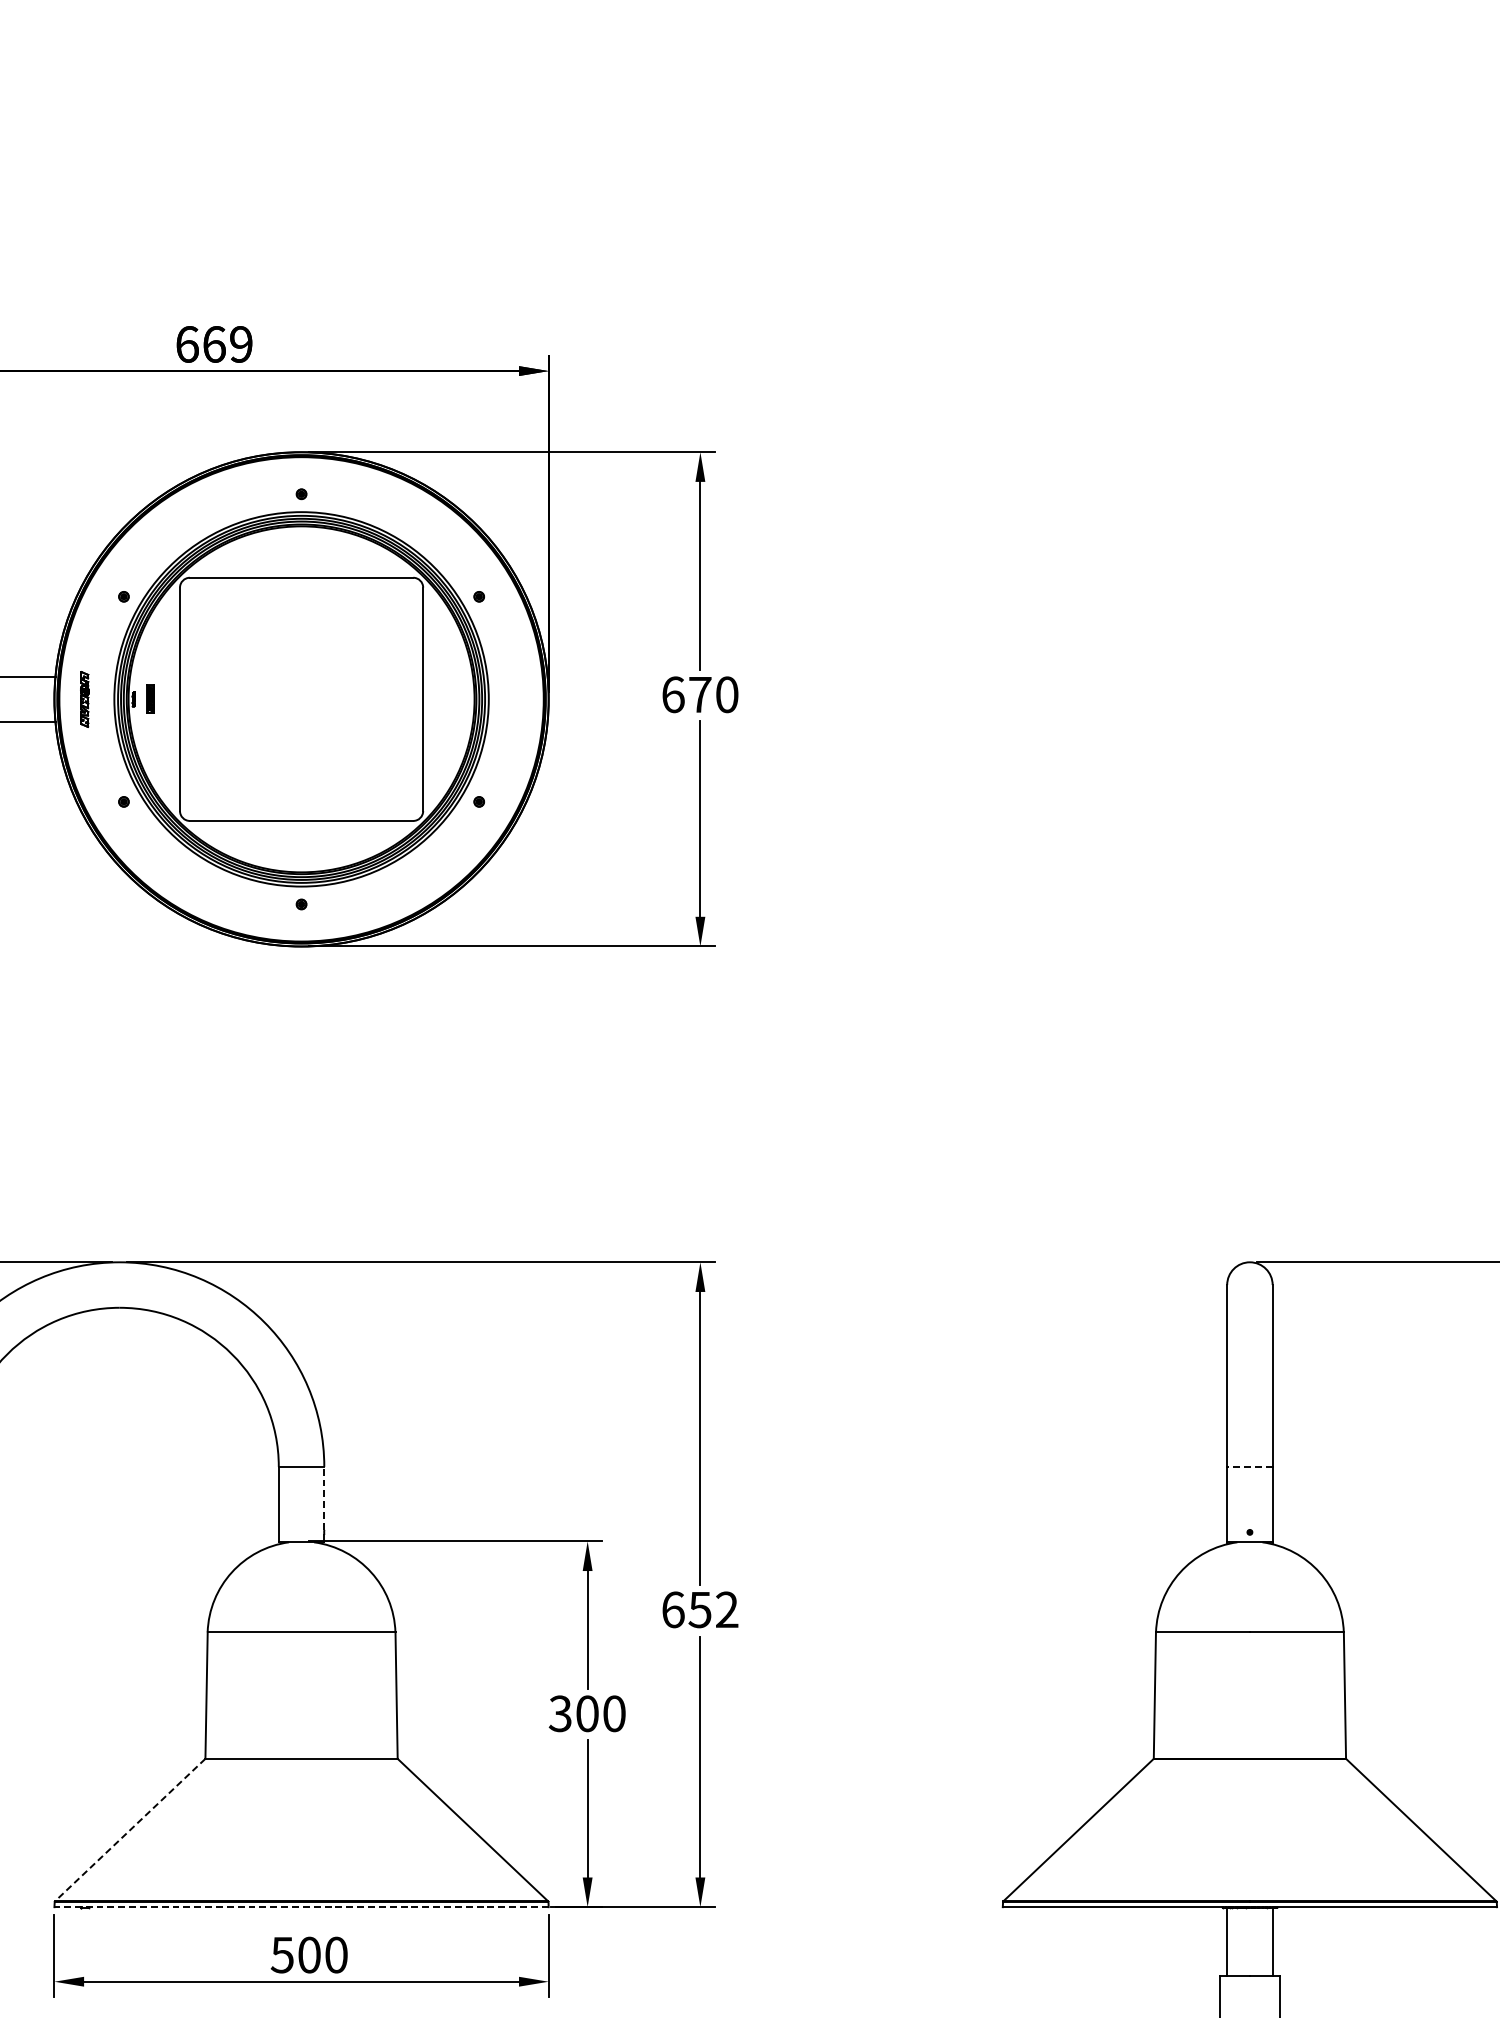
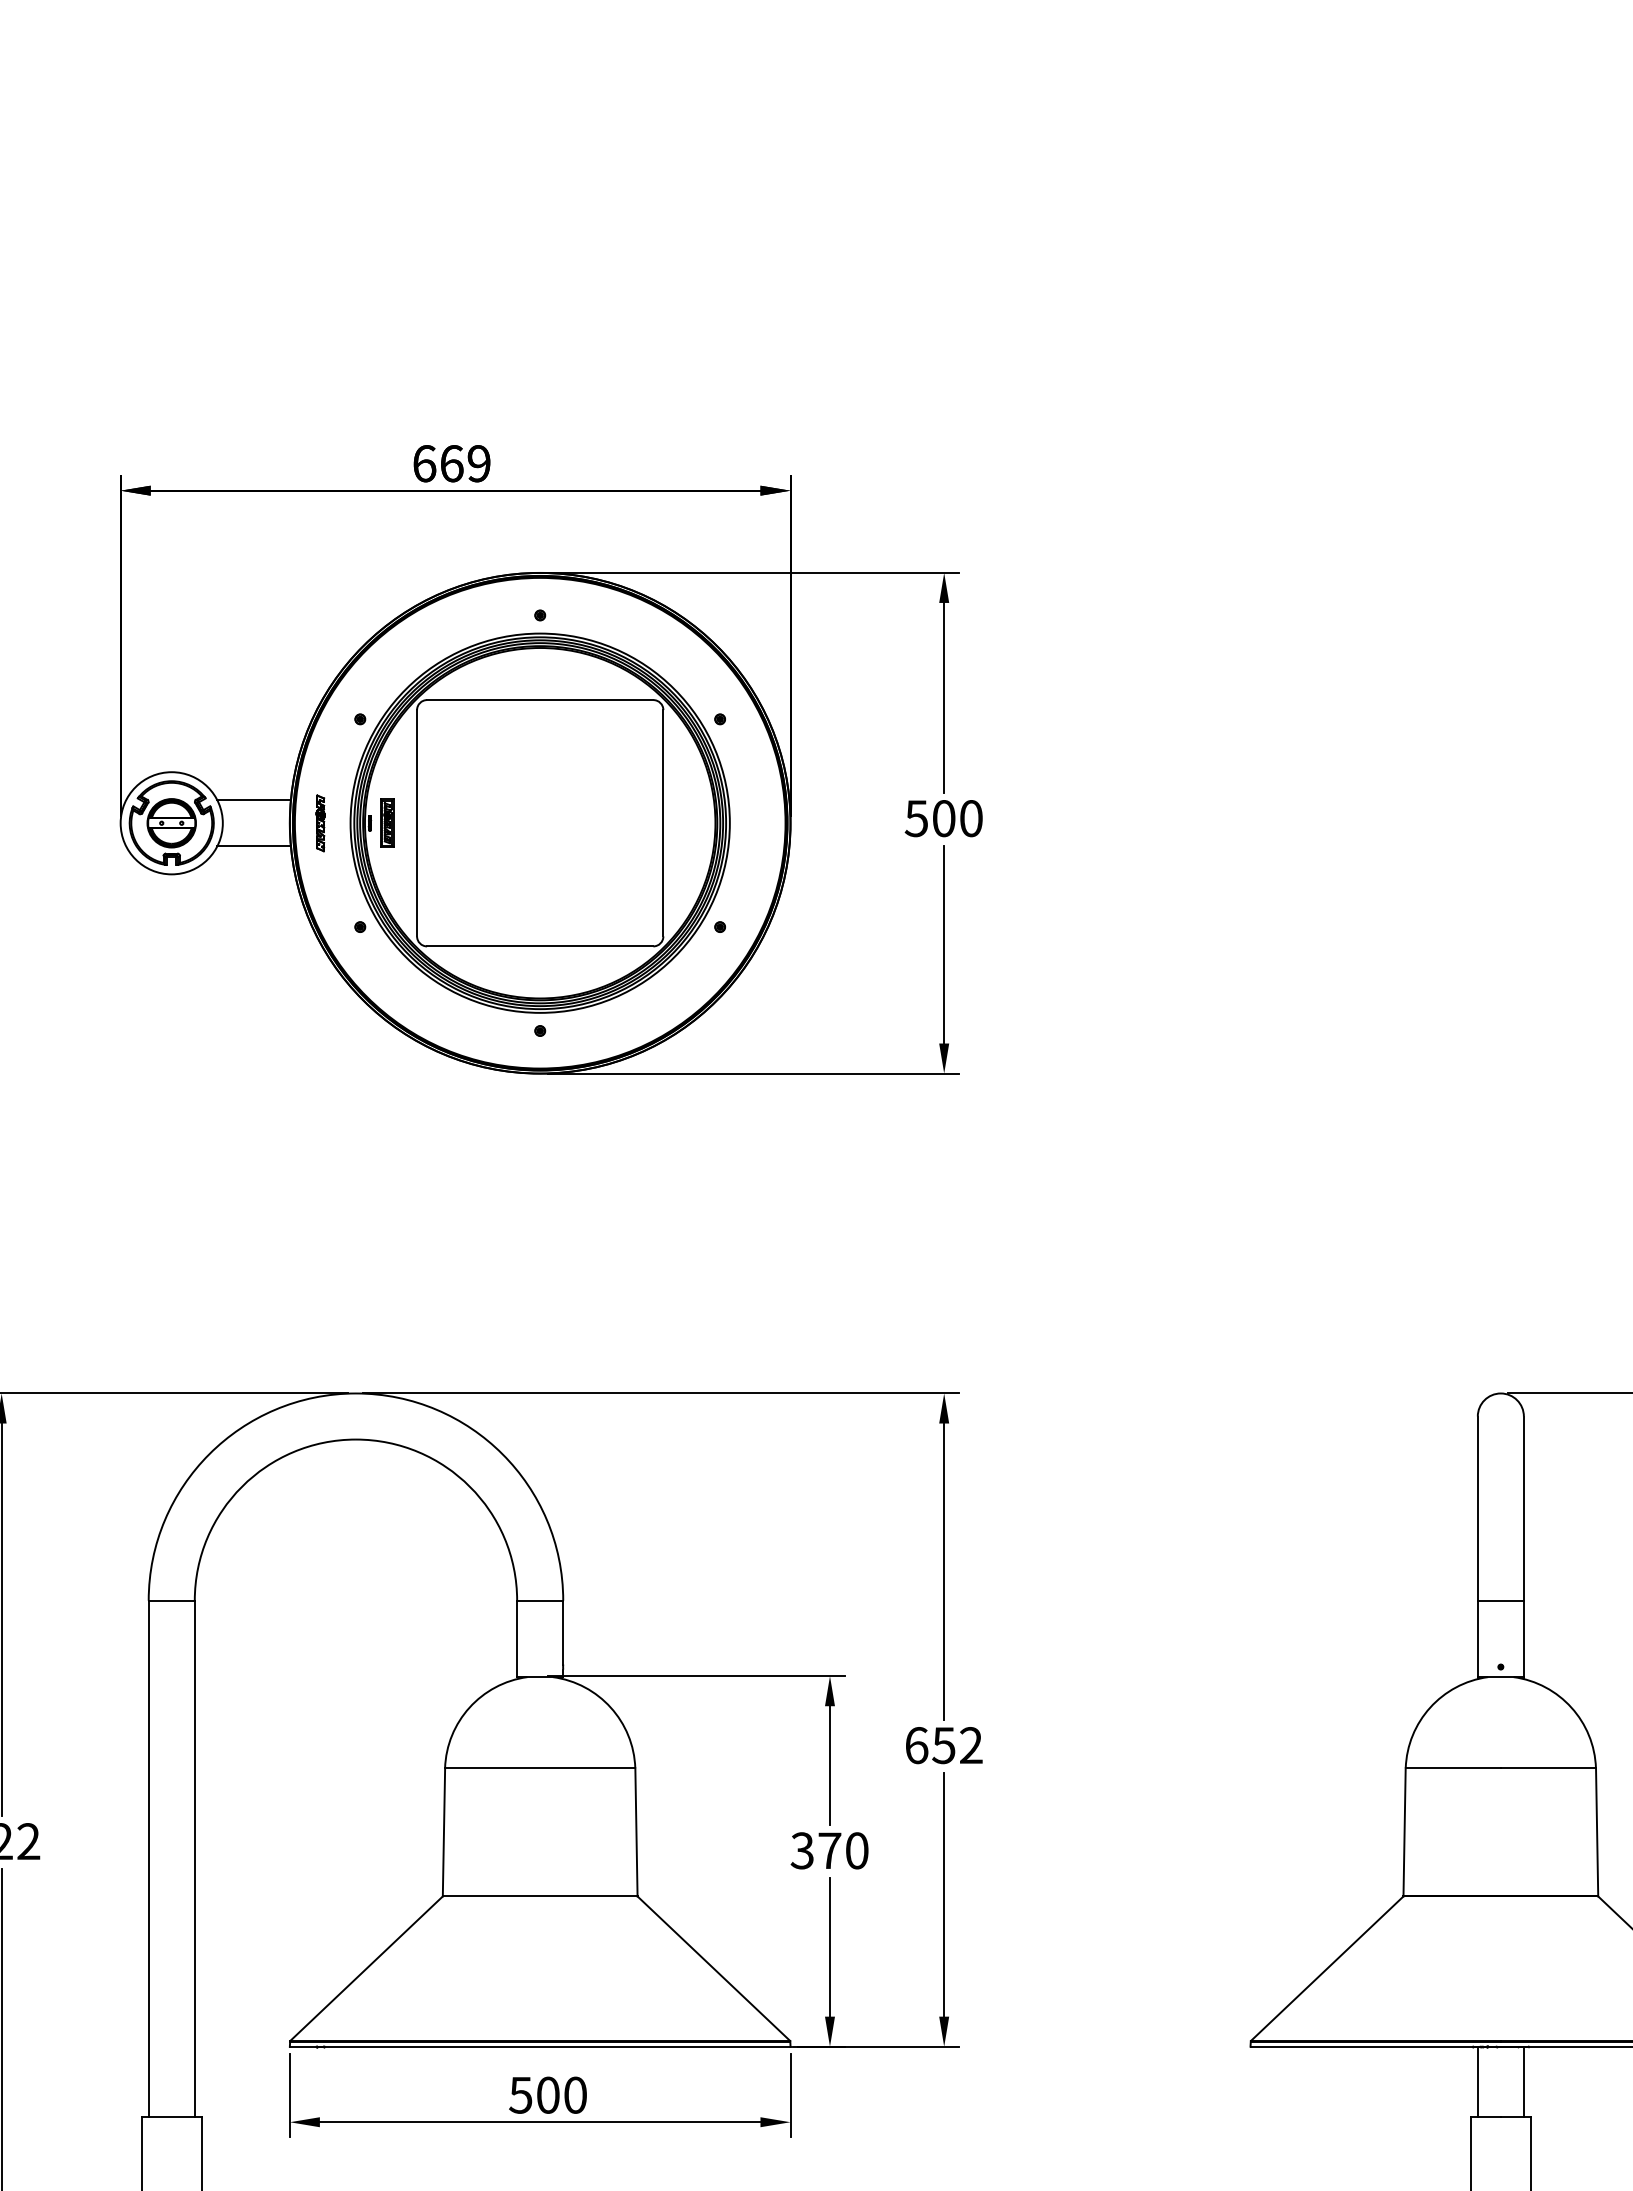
text: (685, 694) -> (929, 818), 670 -> 500
part: (150, 698) -> (387, 822), size x1.67
line: (1249, 1466) -> (1500, 1600), dashed -> solid
line: (324, 1498) -> (563, 1632), dashed -> solid
text: (587, 1713) -> (829, 1850), 300 -> 370
line: (130, 1829) -> (366, 1968), dashed -> solid
line: (300, 1906) -> (539, 2046), dashed -> solid

